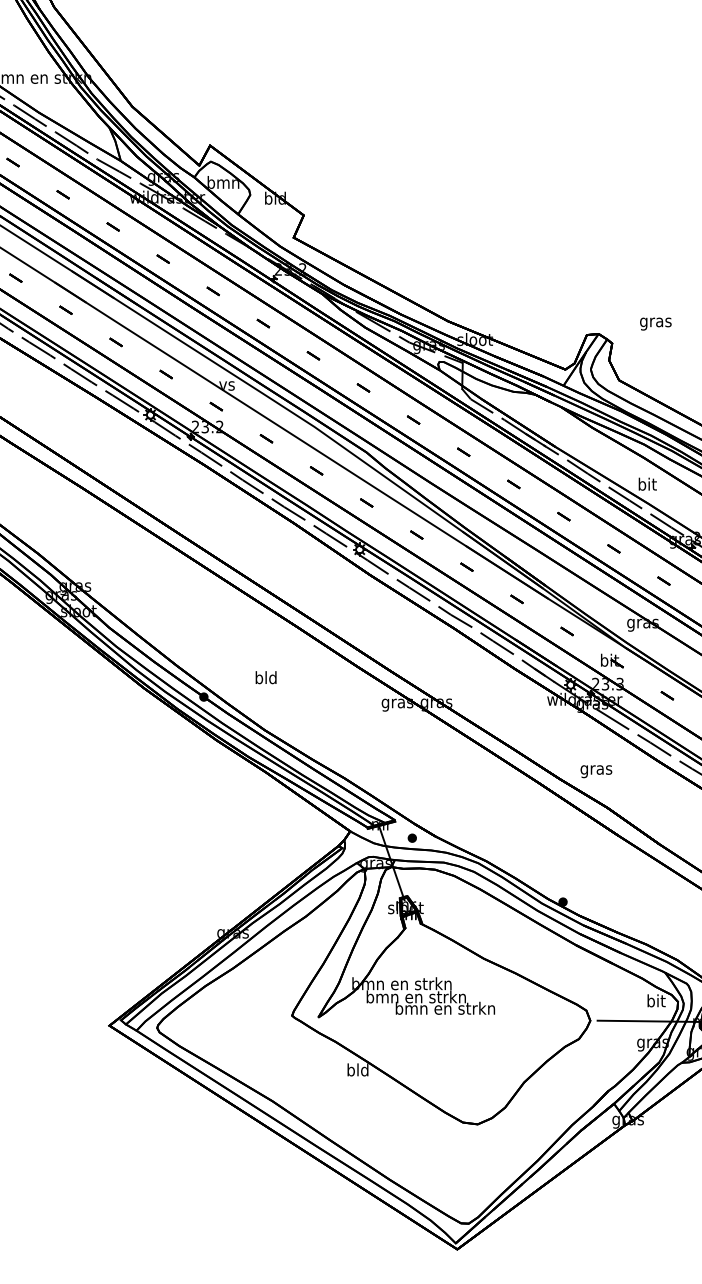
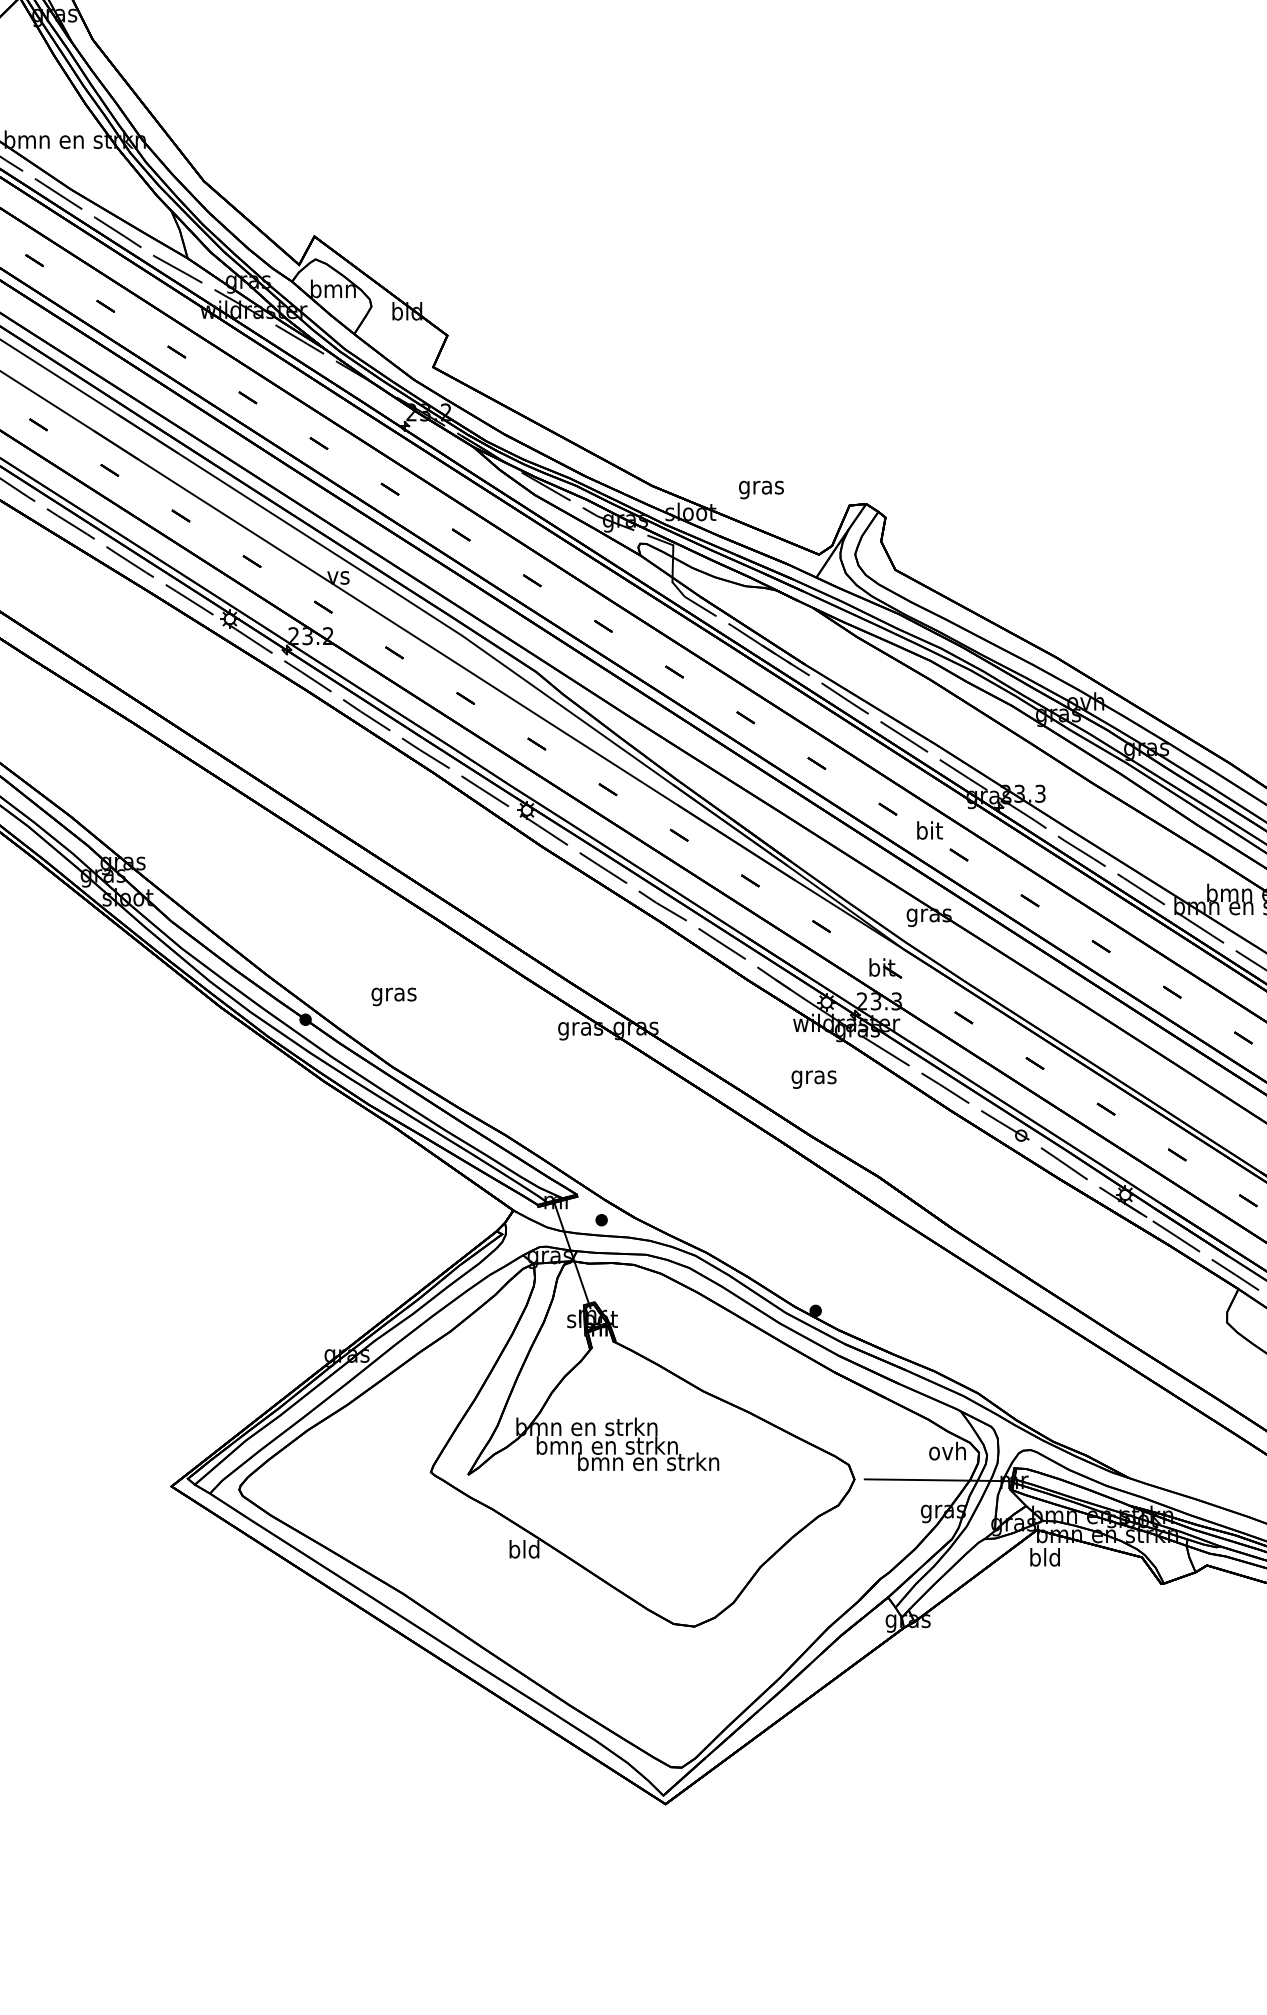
text: (655, 323) -> (761, 489), moved
text: (647, 484) -> (929, 830), moved
text: (265, 679) -> (393, 994), bld -> gras
text: (596, 771) -> (813, 1079), moved
text: (655, 1000) -> (947, 1450), bit -> ovh

